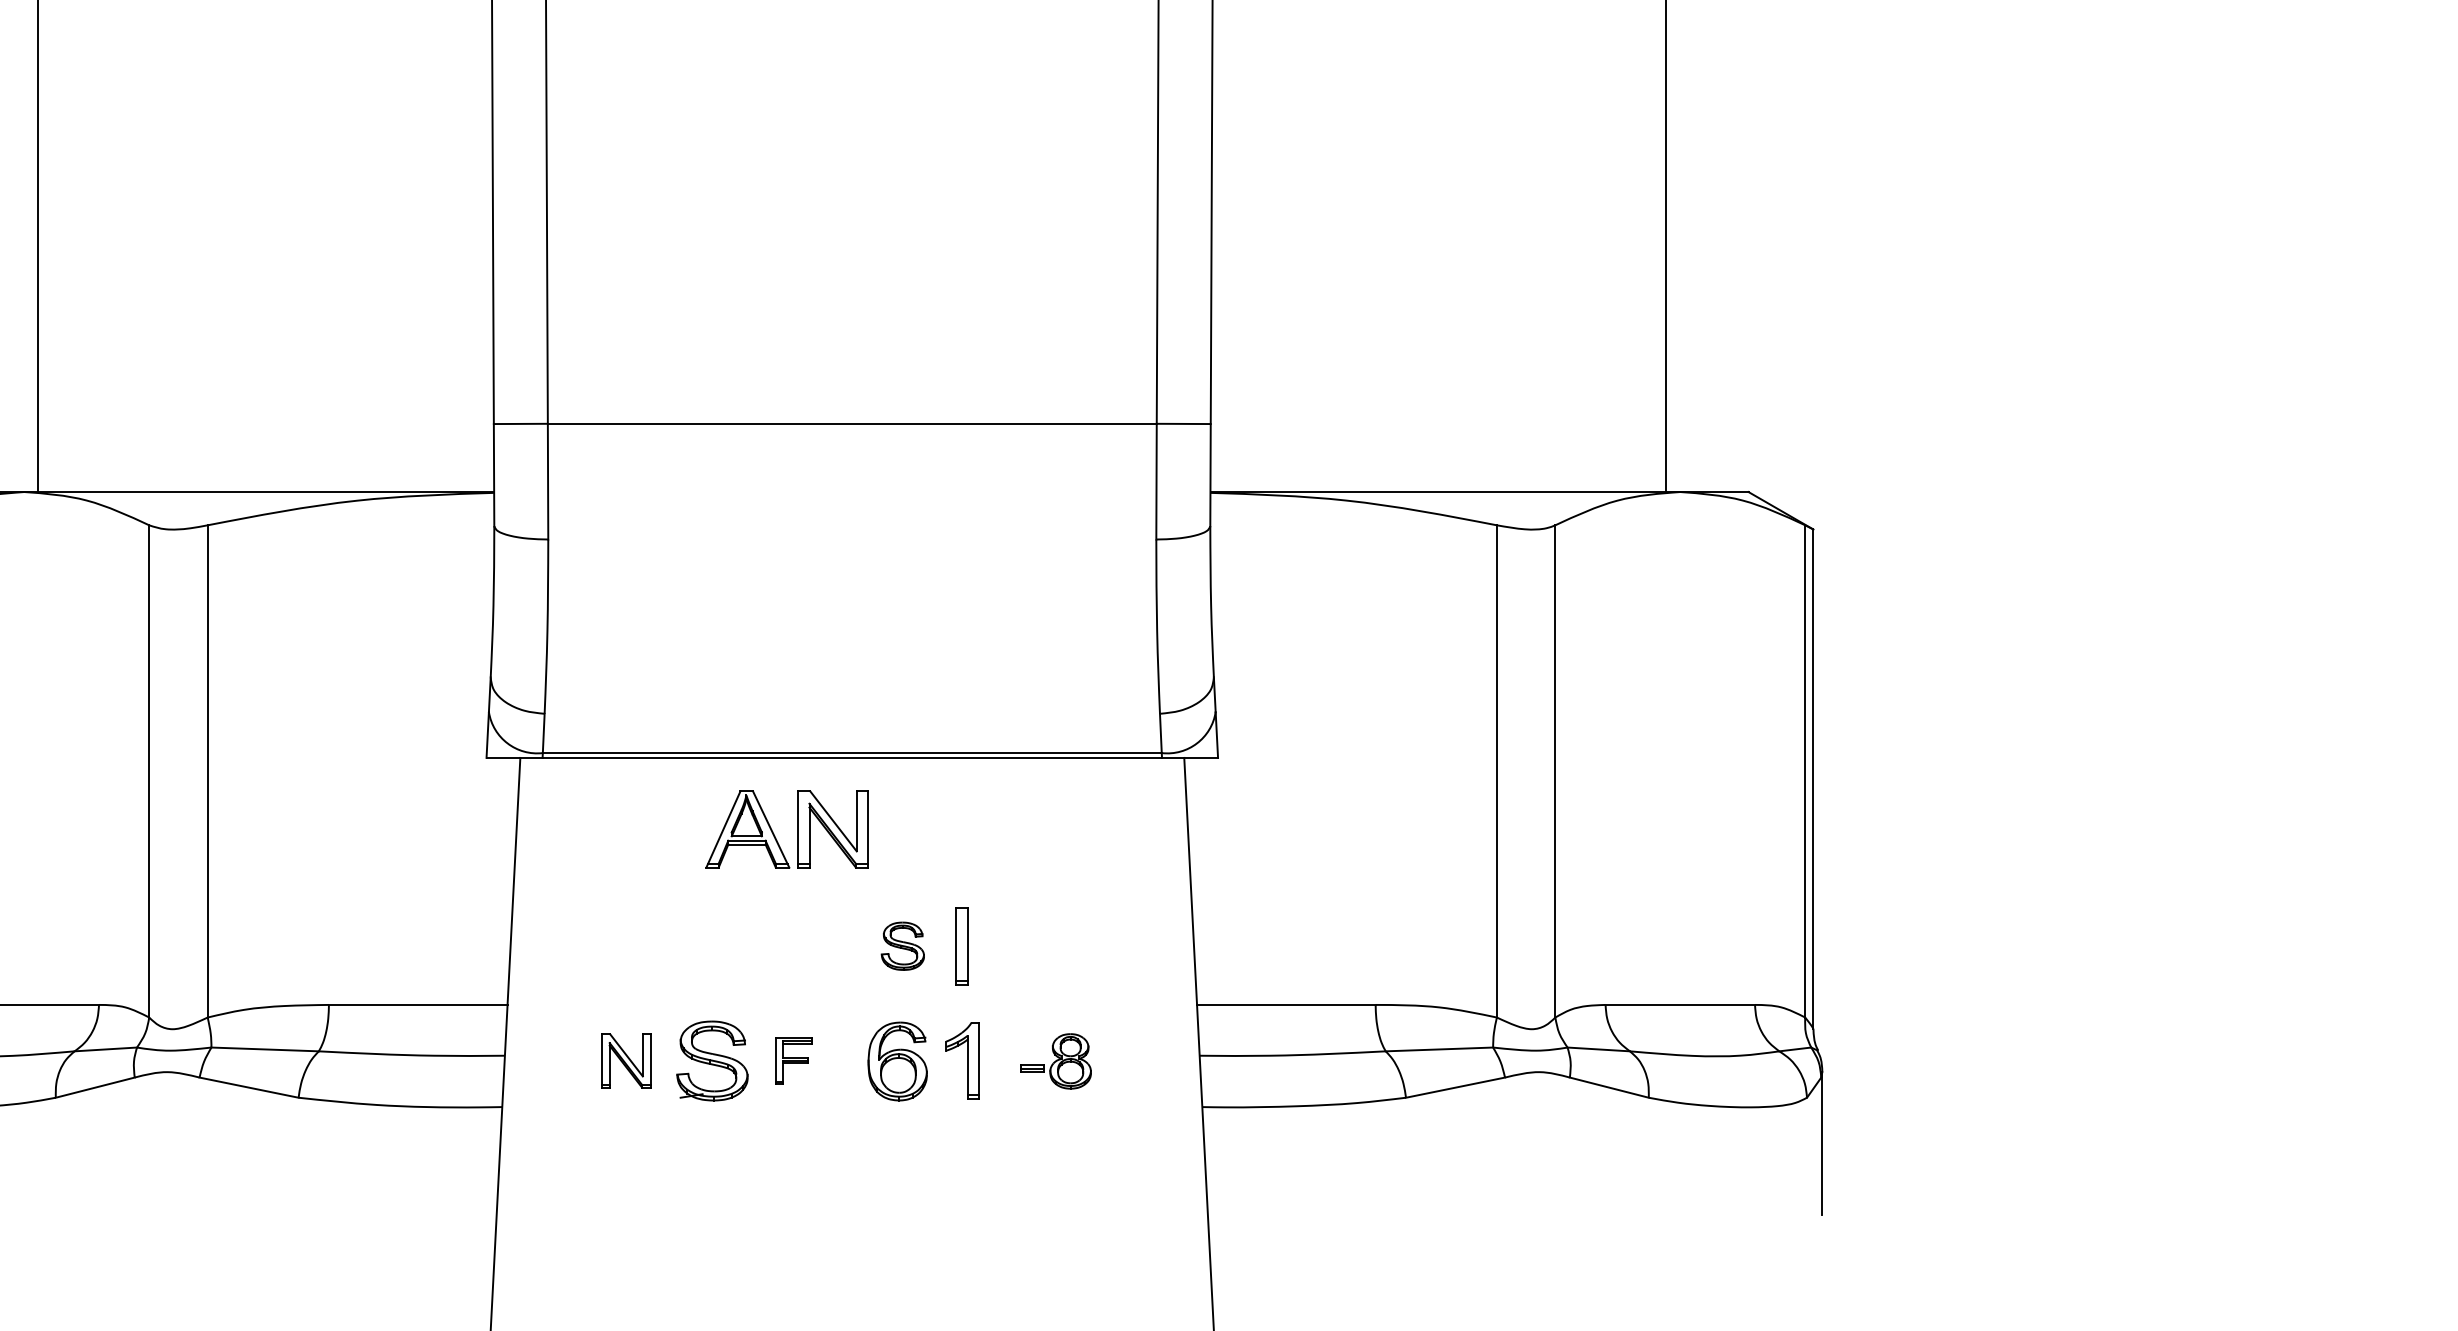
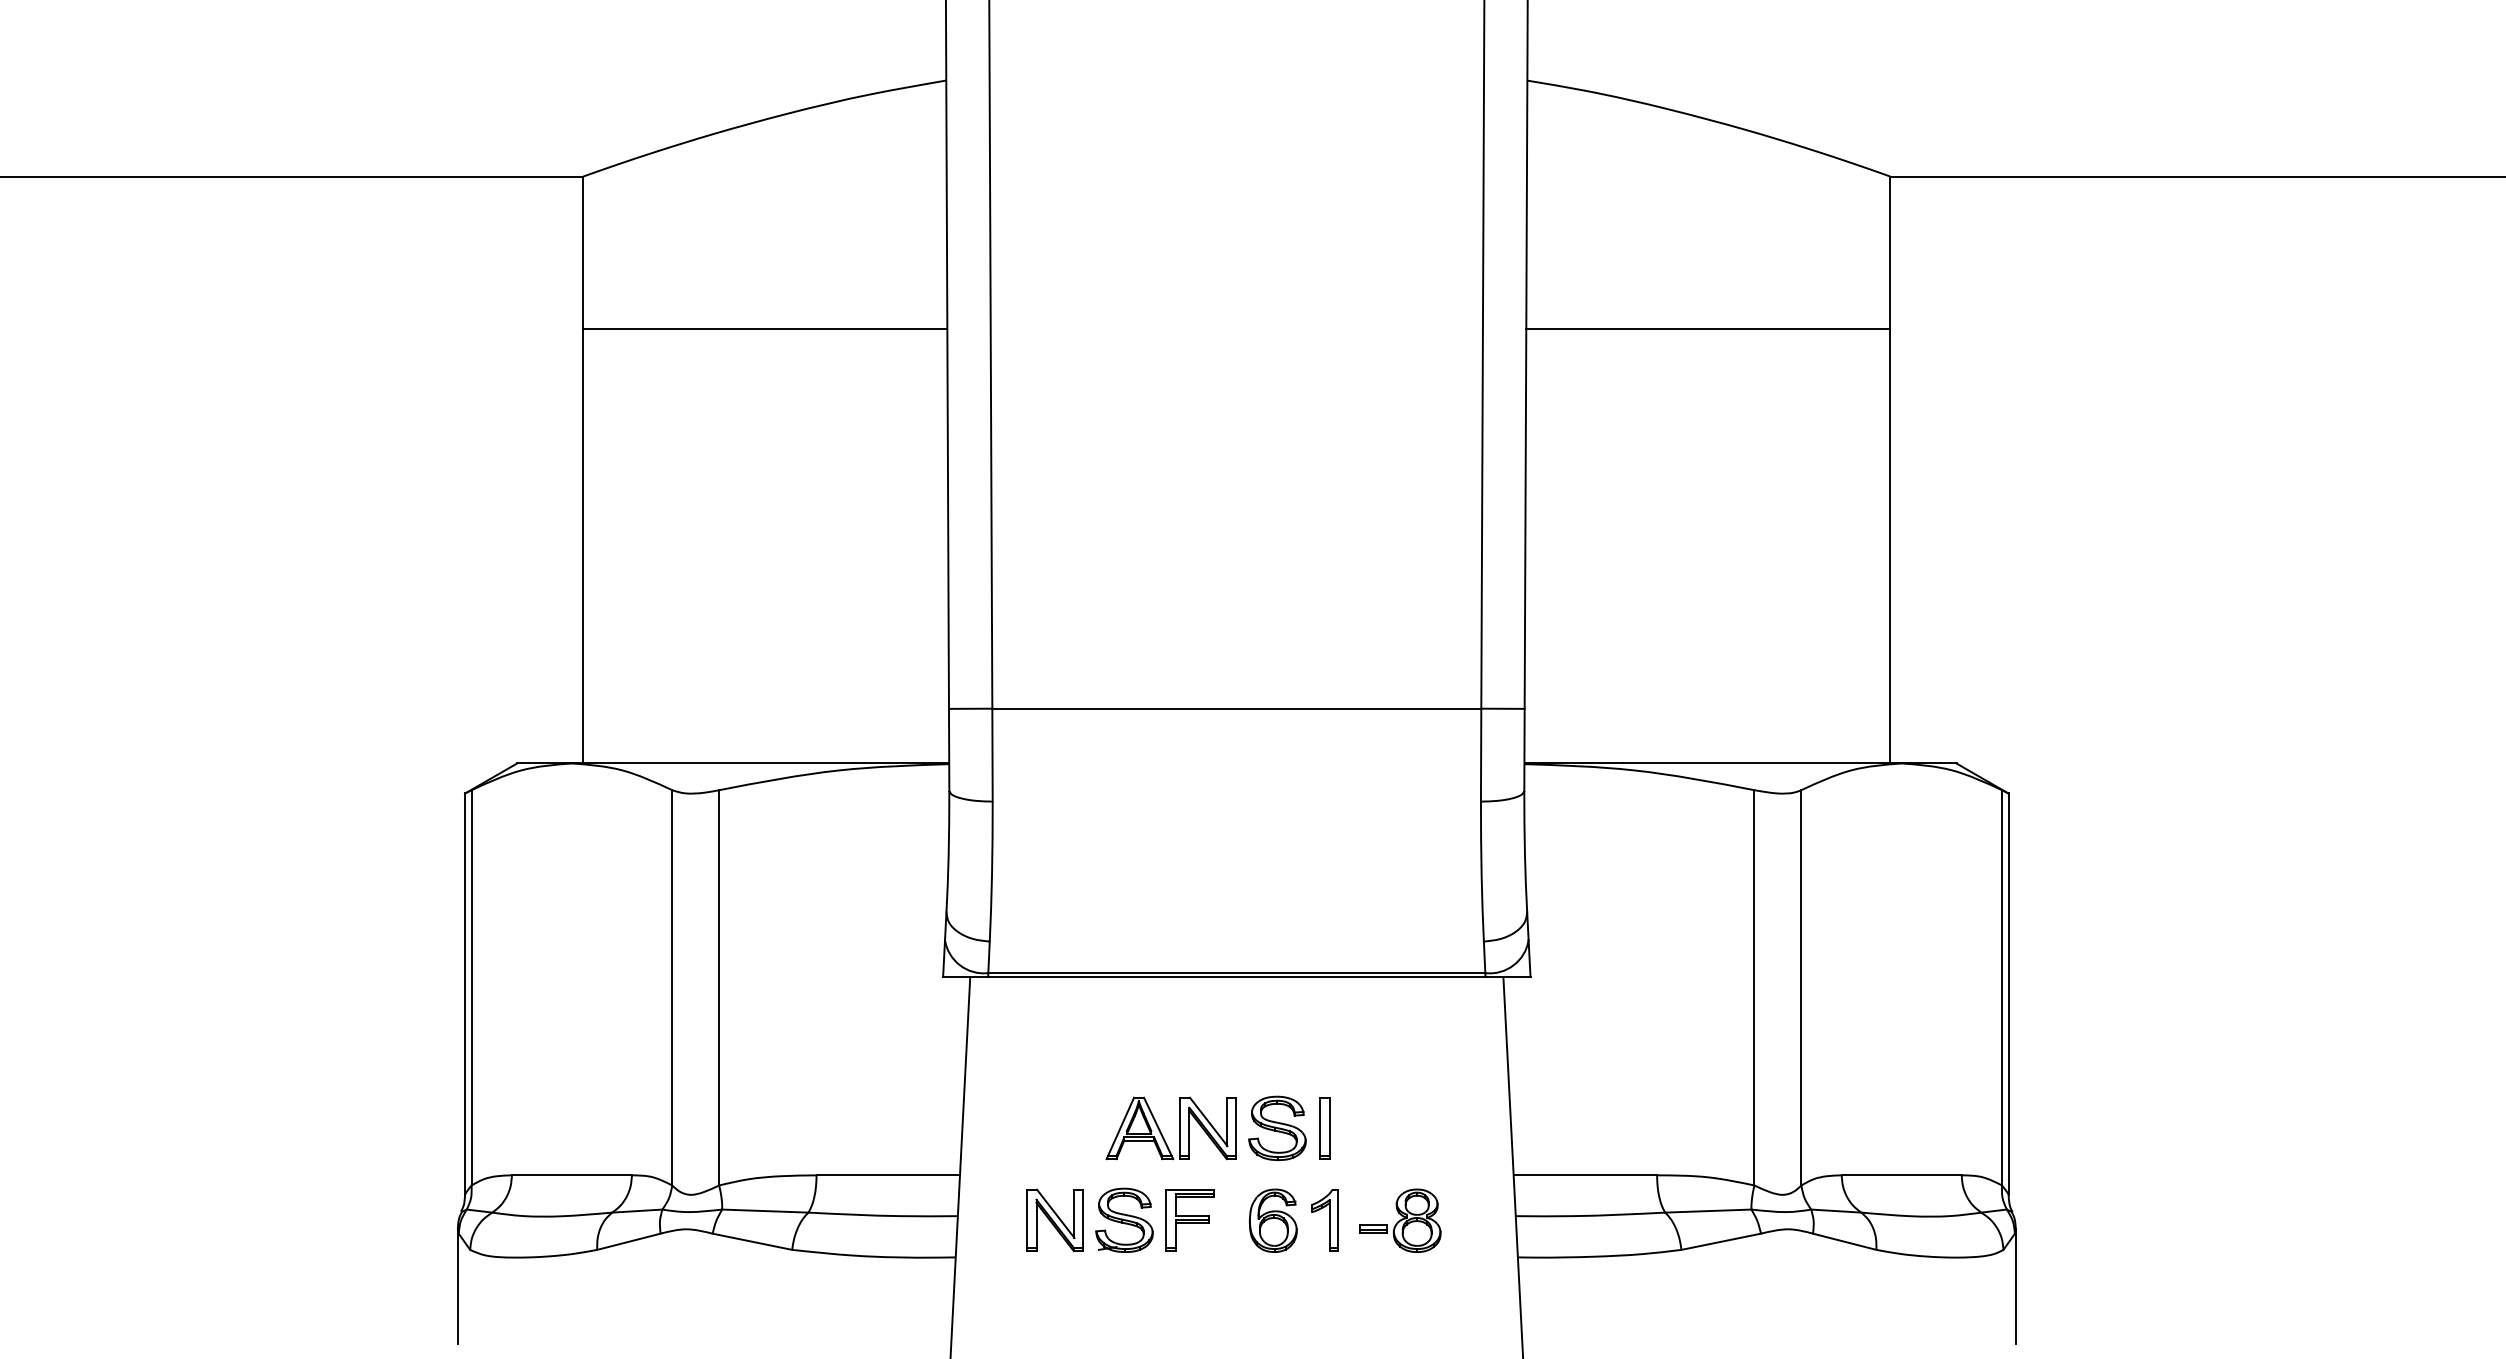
part: (797, 829) -> (1179, 1128), moved
part: (902, 945) -> (1277, 1127), size x1.67
part: (625, 1061) -> (1054, 1220), size x1.43
part: (793, 1061) -> (1189, 1220), size x1.67
part: (1056, 1061) -> (1400, 1220), size x1.43

